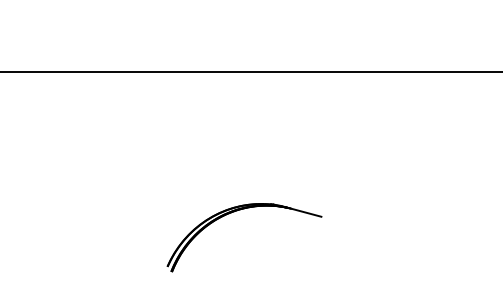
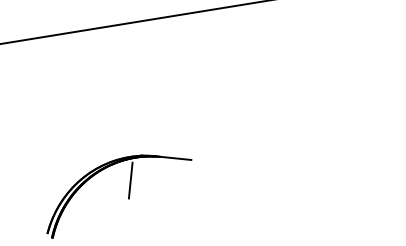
line: (258, 227) -> (130, 180), added

